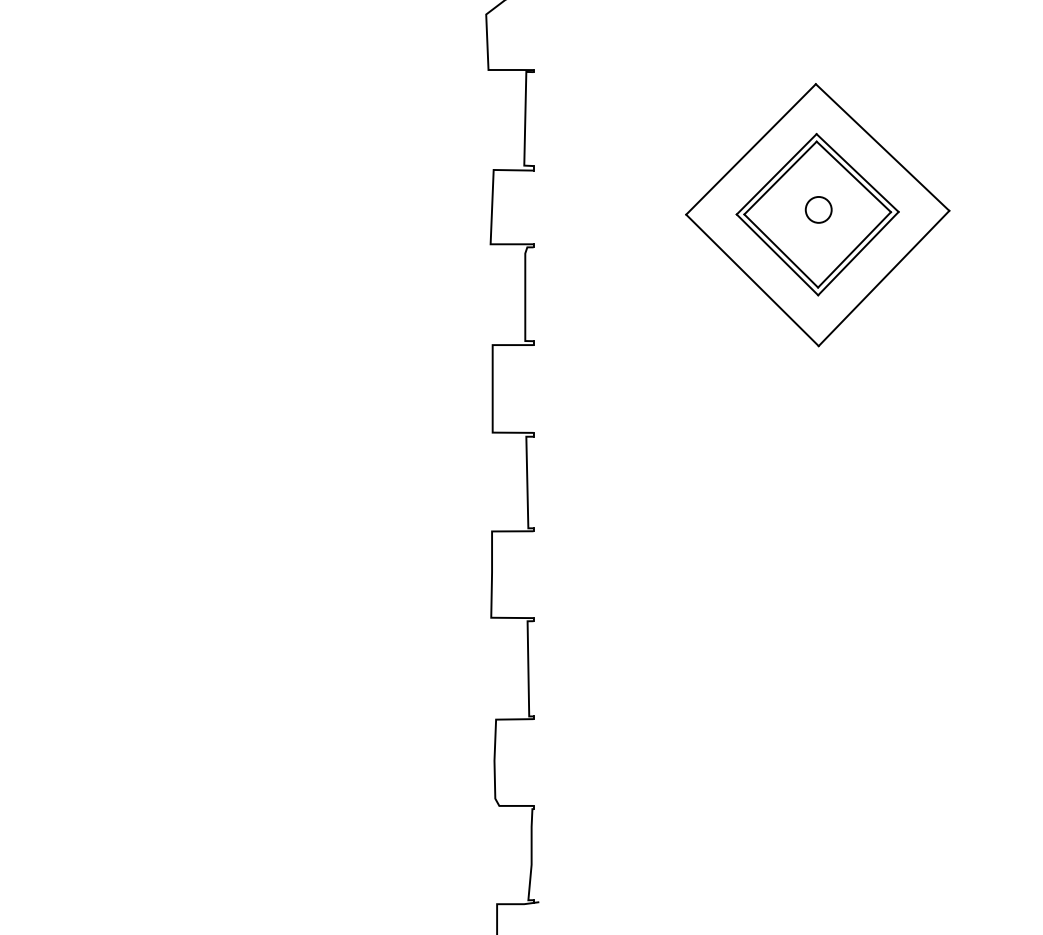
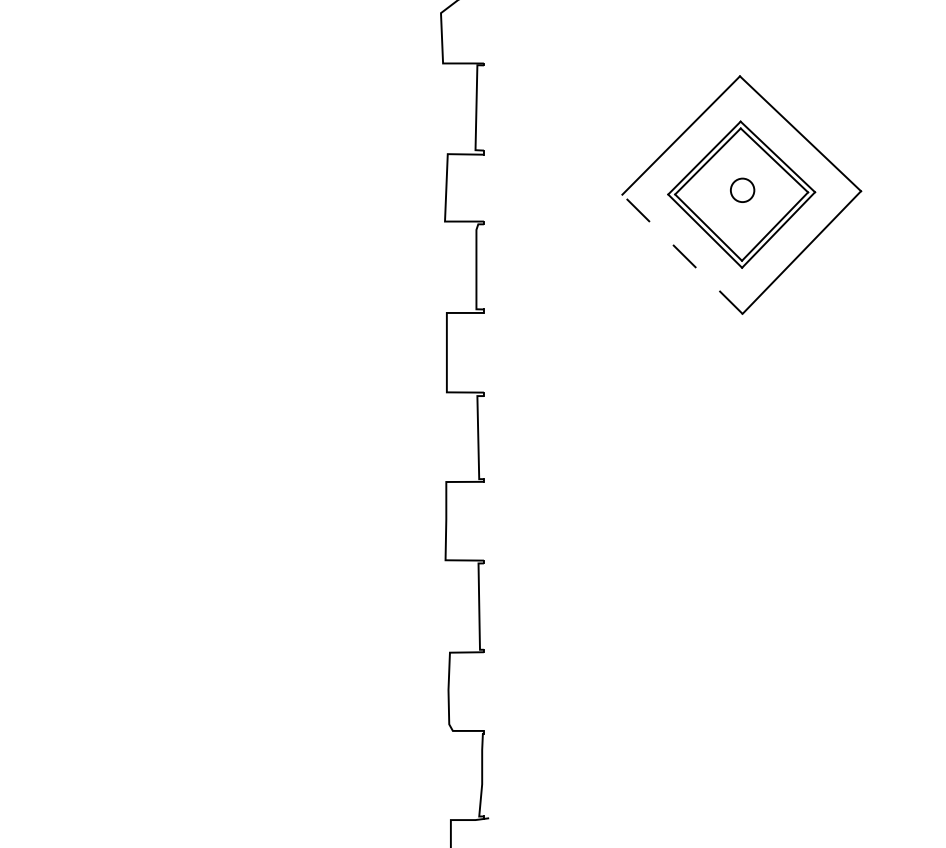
line: (752, 280) -> (682, 254), solid -> dashed

